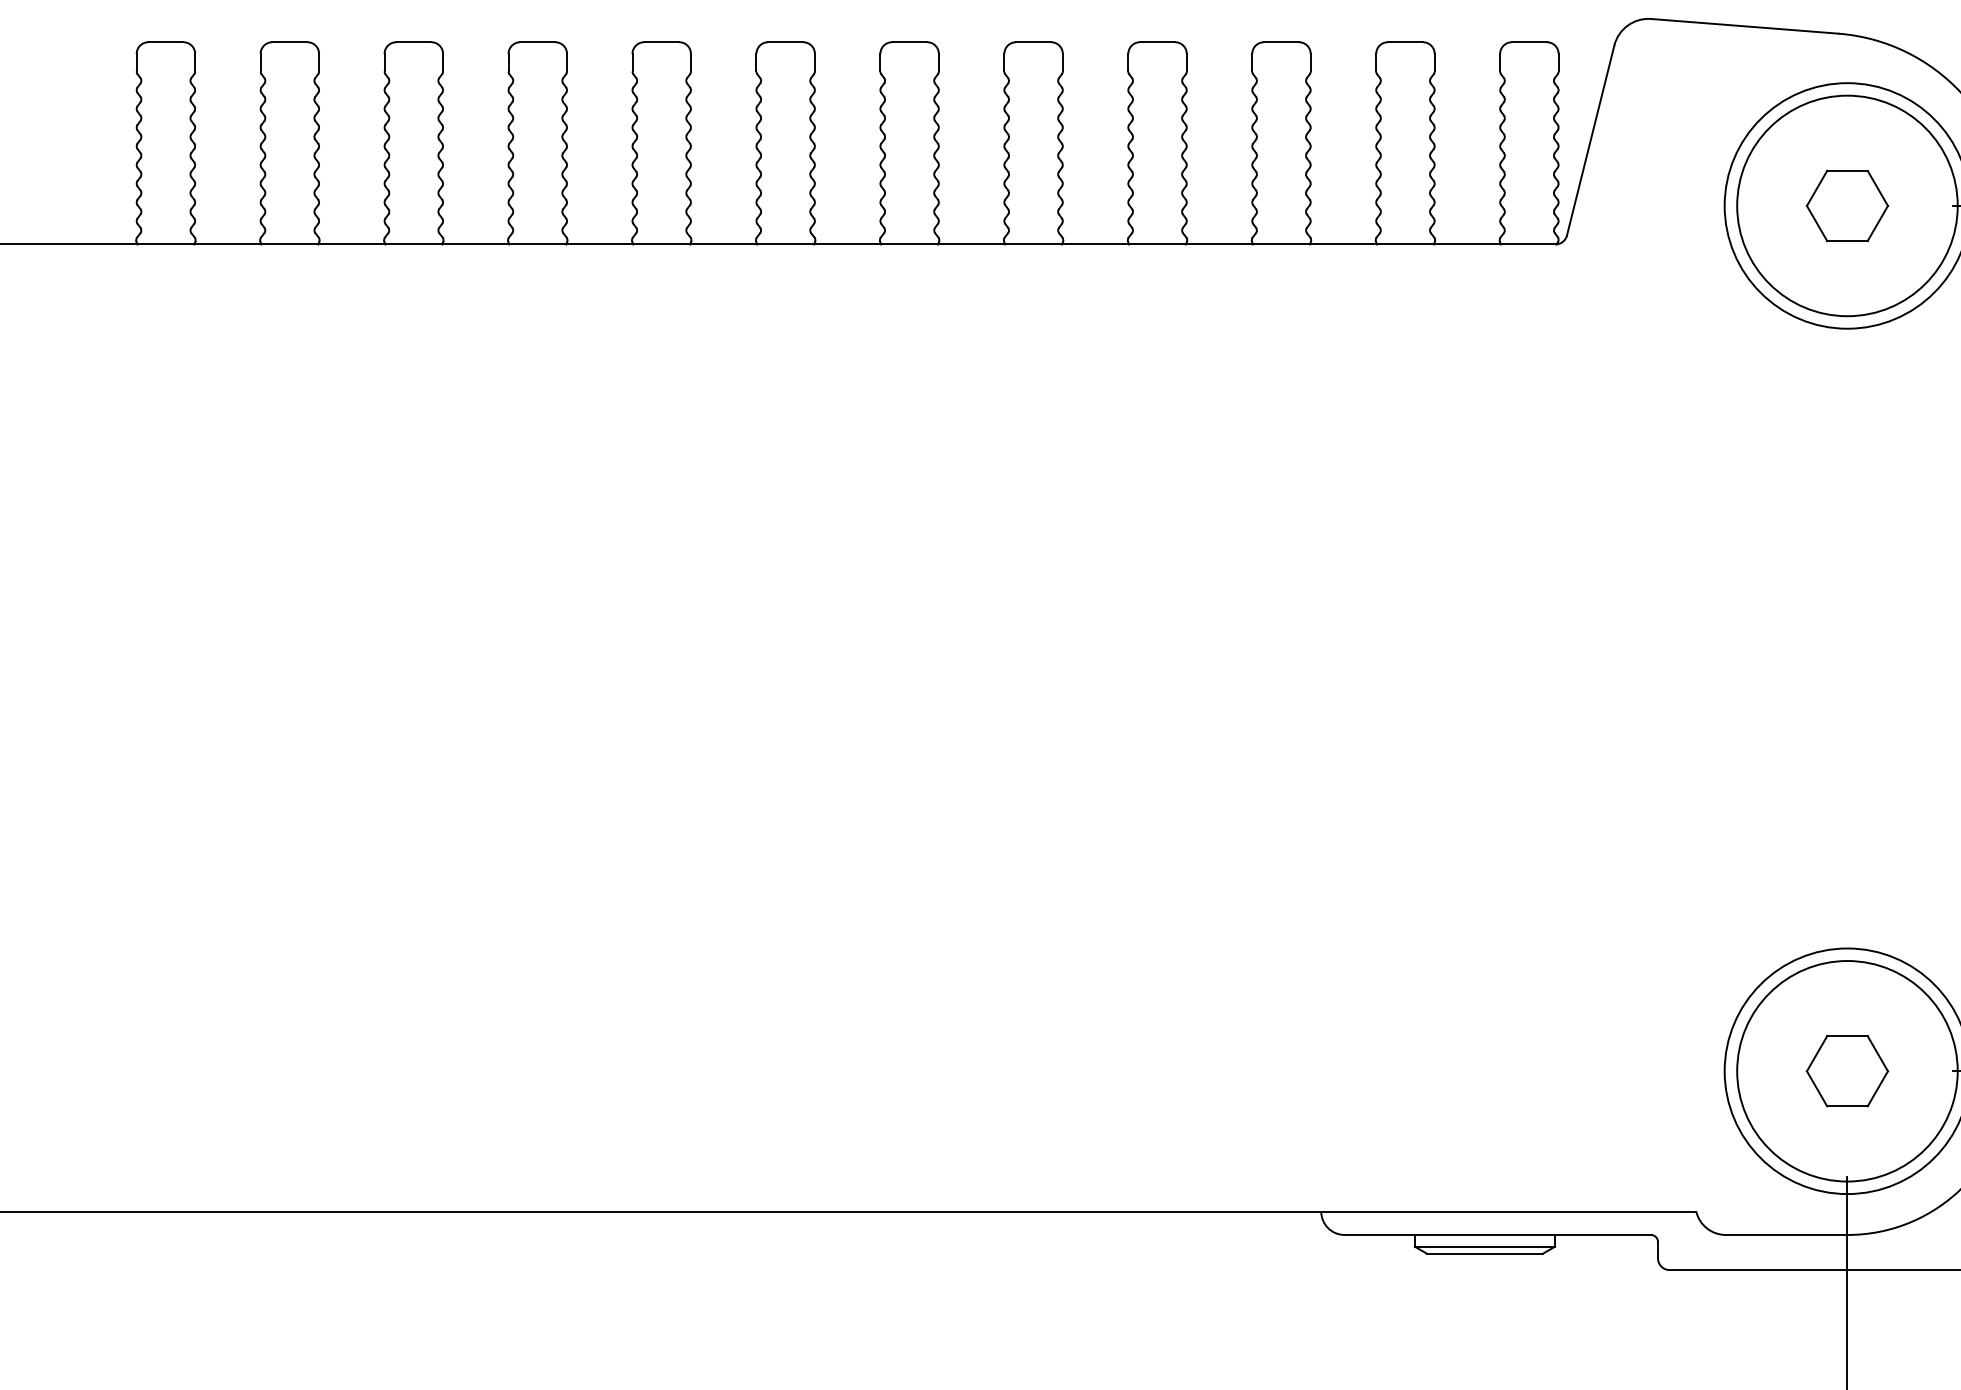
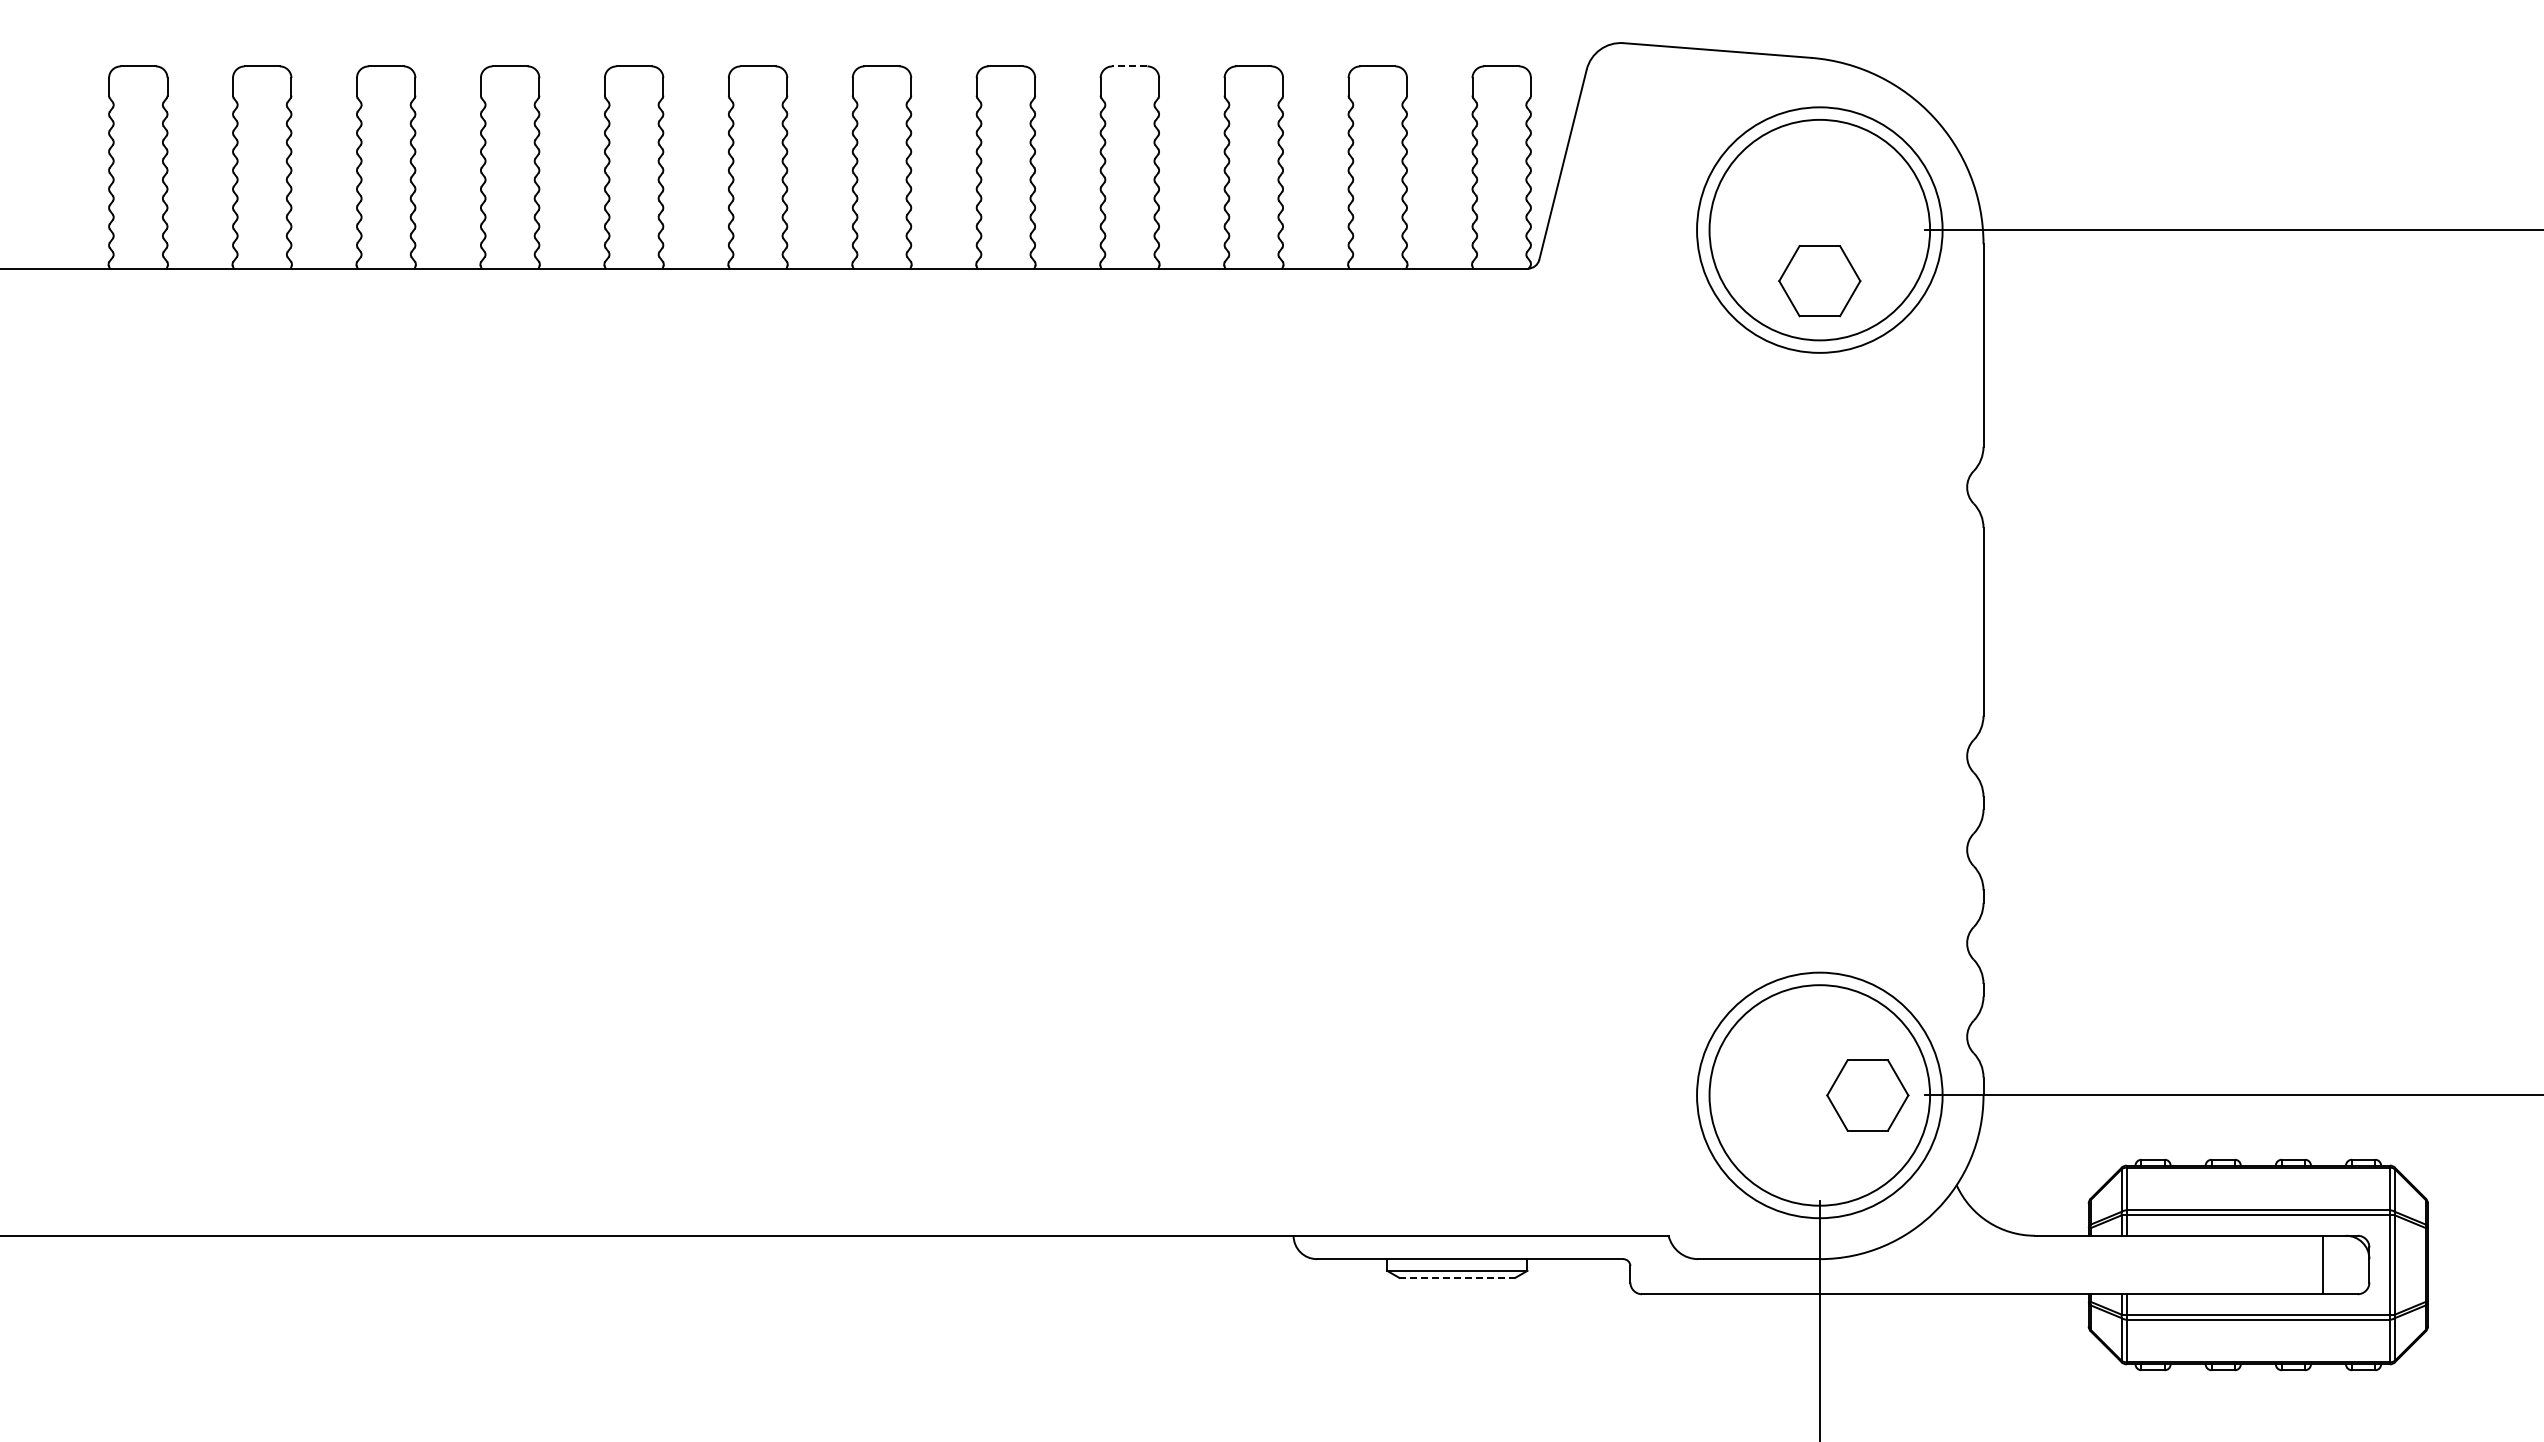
line: (1157, 42) -> (1129, 66), solid -> dashed
part: (1847, 206) -> (1819, 281), moved
part: (1847, 1071) -> (1867, 1095), moved
line: (1485, 1253) -> (1457, 1277), solid -> dashed

